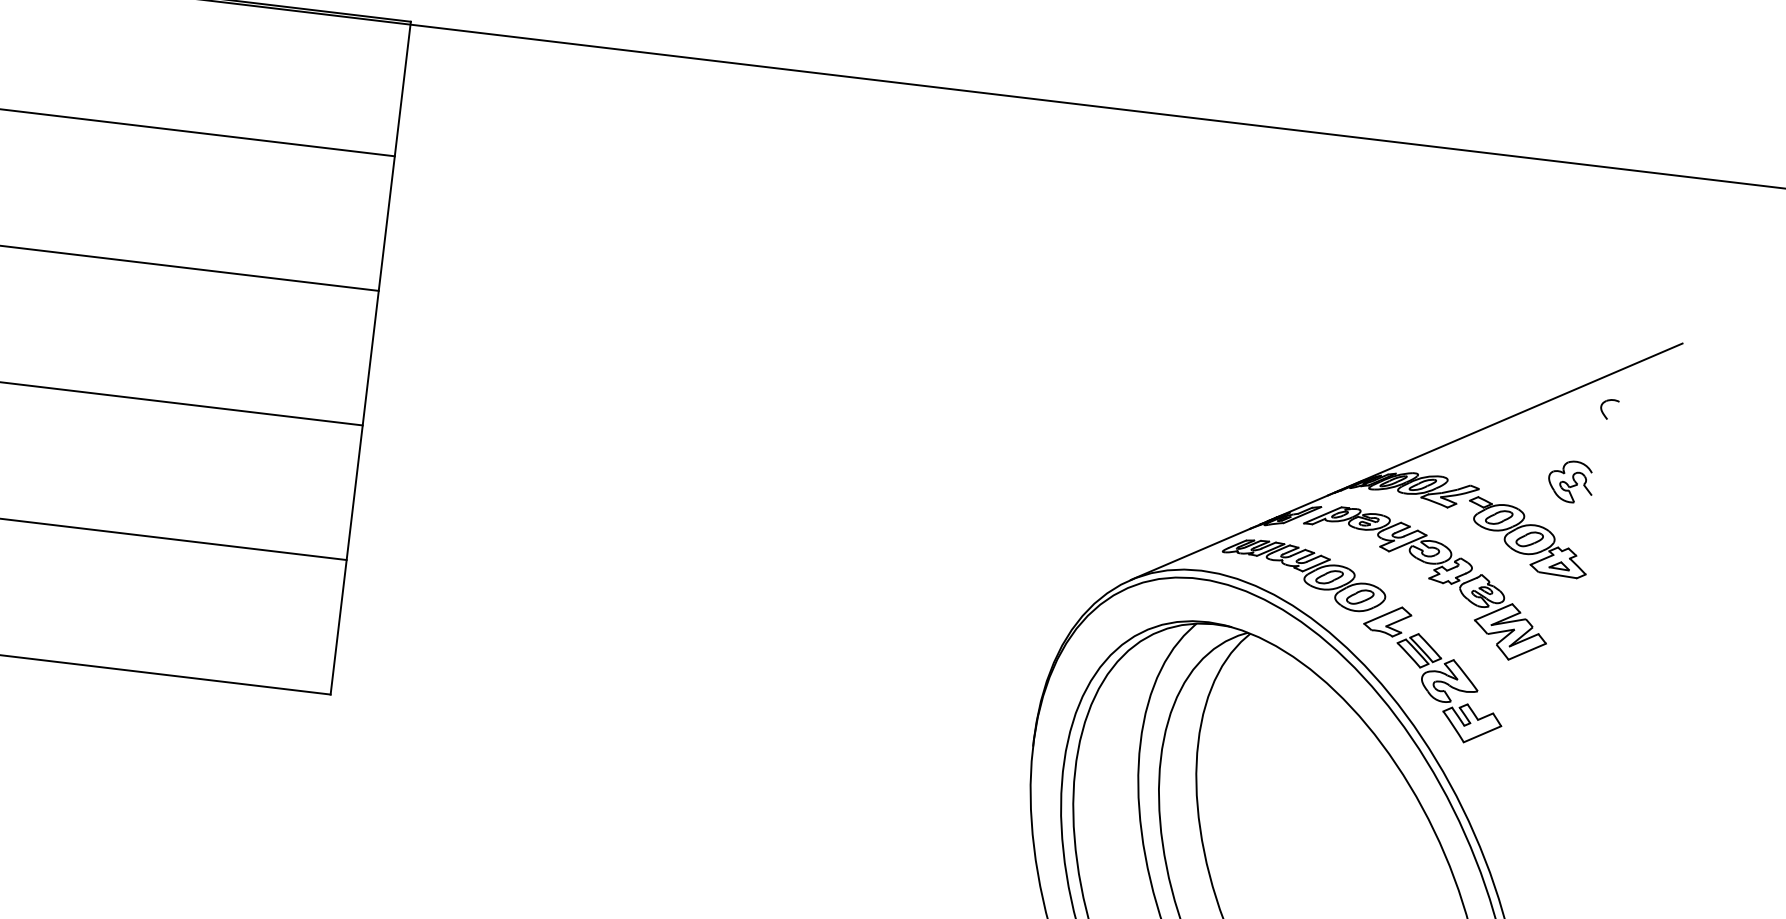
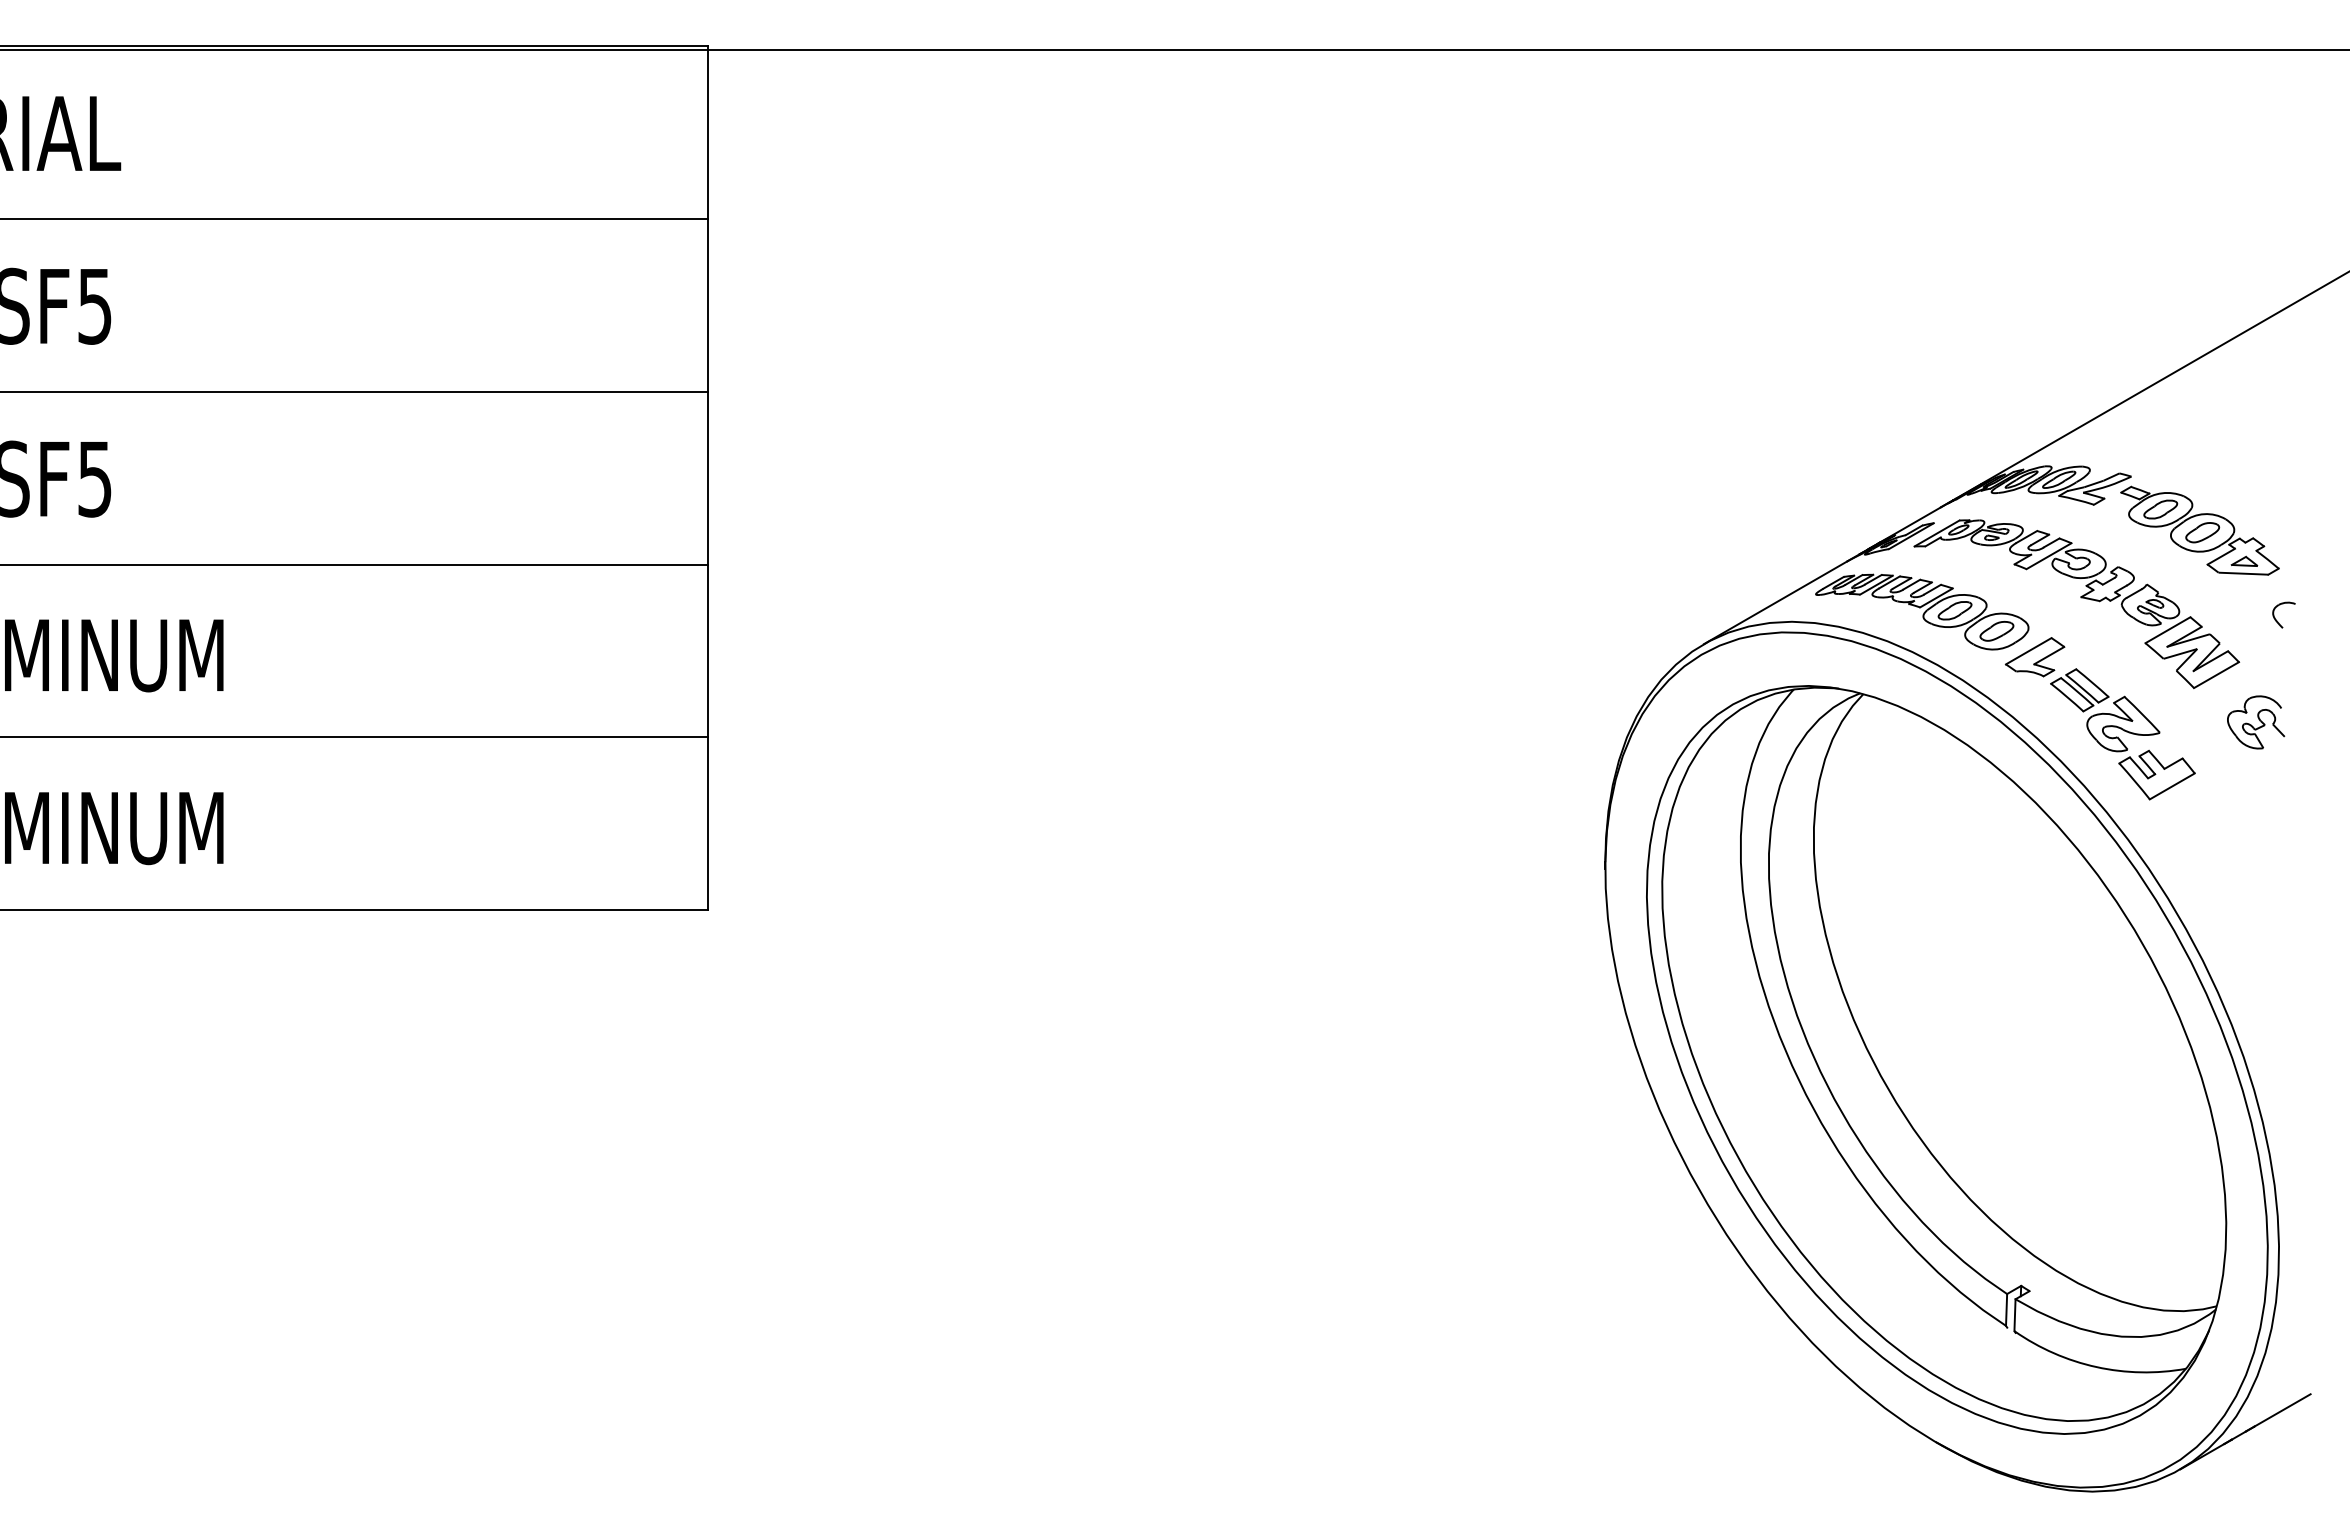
part: (1603, 413) -> (2277, 620), moved
part: (1571, 481) -> (2256, 722), moved

